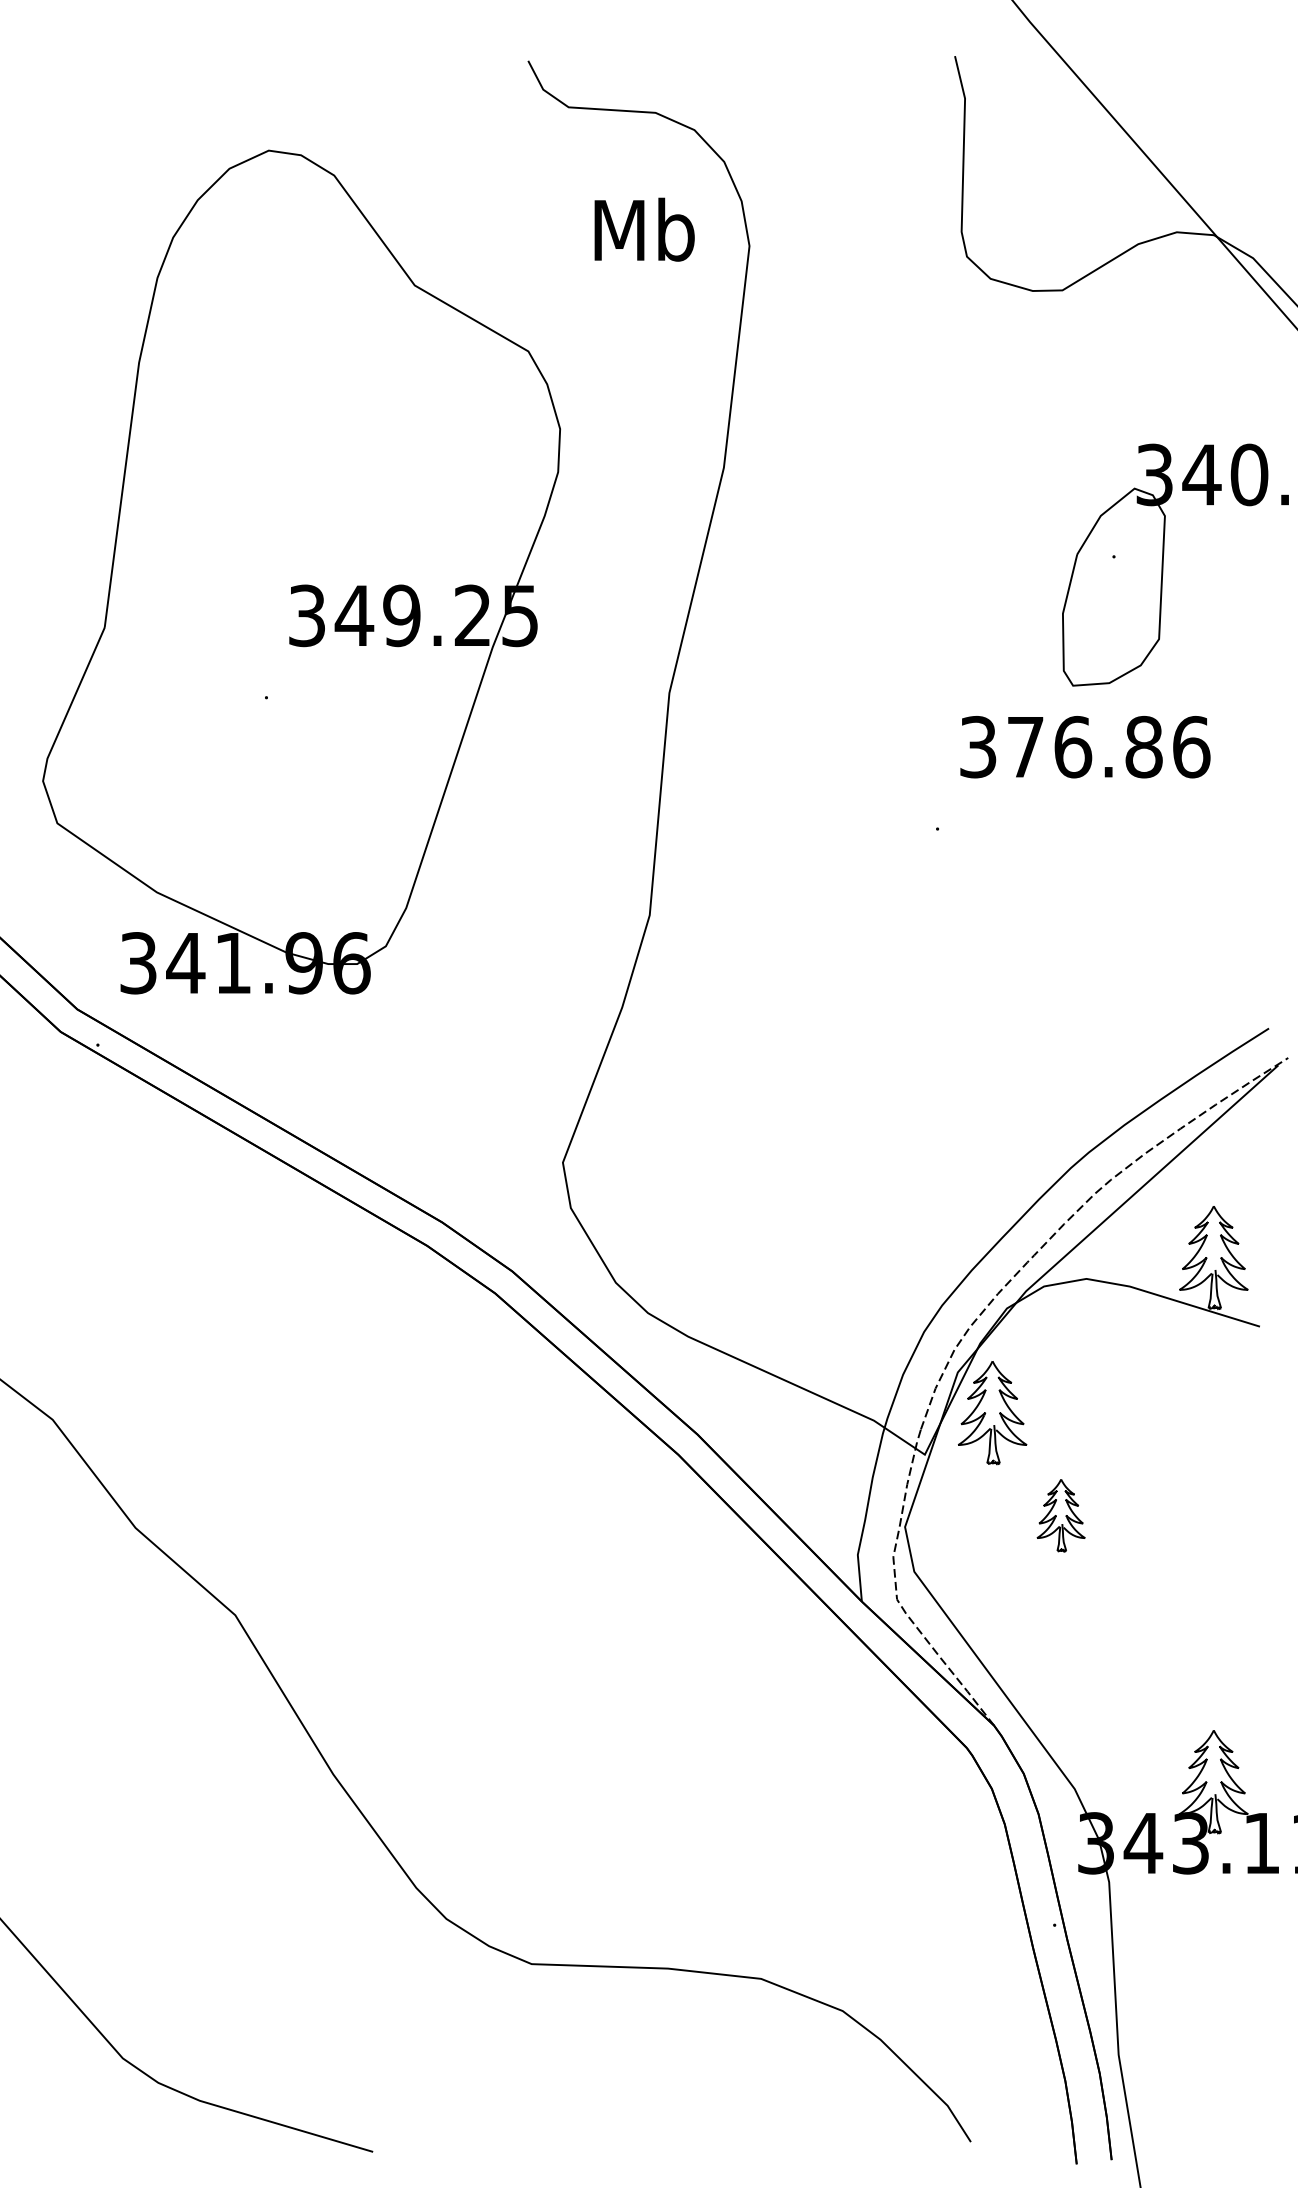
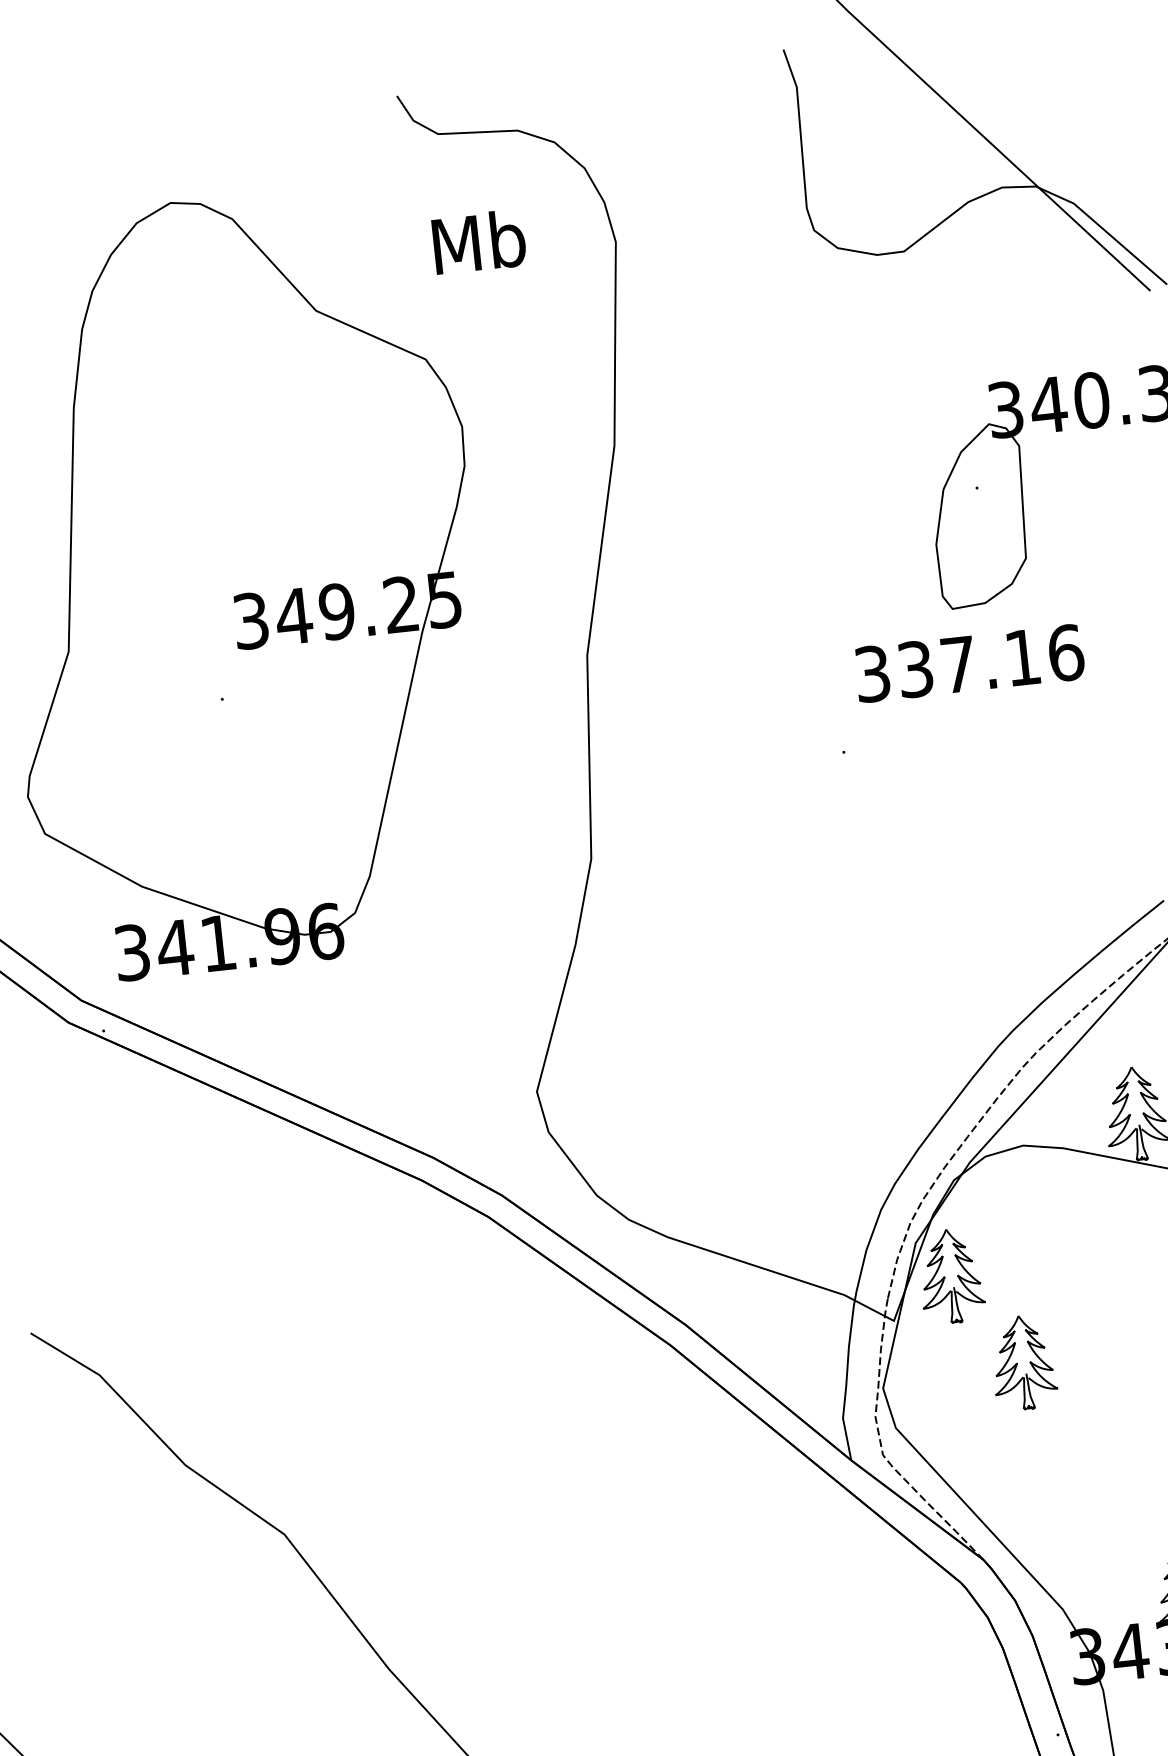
text: (644, 229) -> (479, 241), moved
text: (1084, 746) -> (968, 662), 376.86 -> 337.16
part: (1060, 1515) -> (1022, 1362), size x1.43

